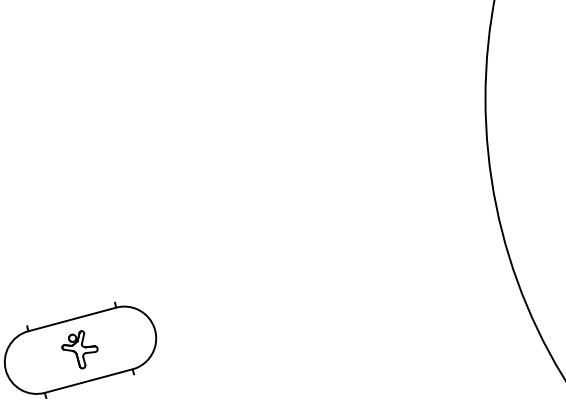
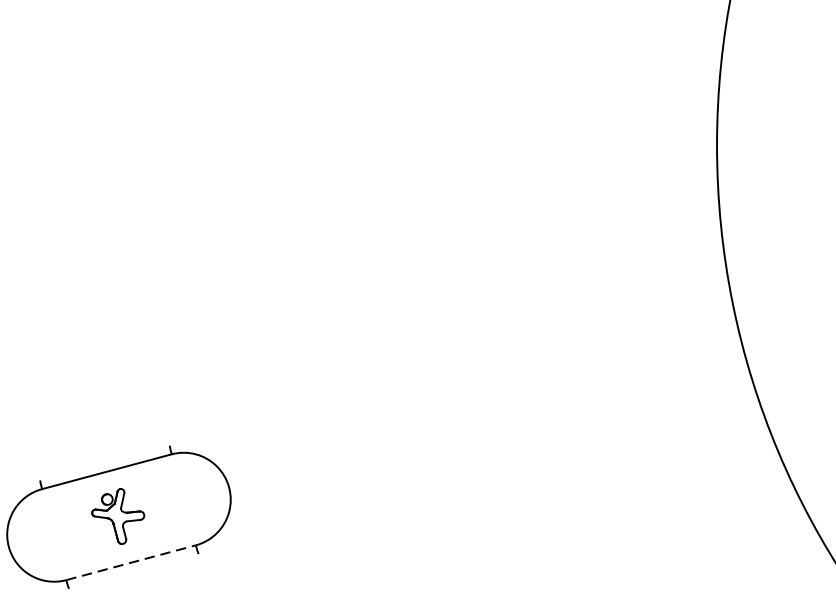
line: (89, 380) -> (132, 561), solid -> dashed

